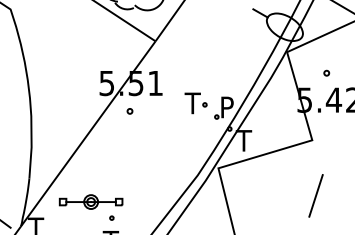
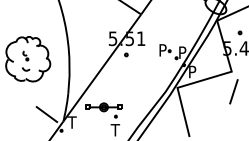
text: (192, 103) -> (162, 50), T -> P
text: (244, 139) -> (192, 71), T -> P
line: (315, 195) -> (233, 91), moved

